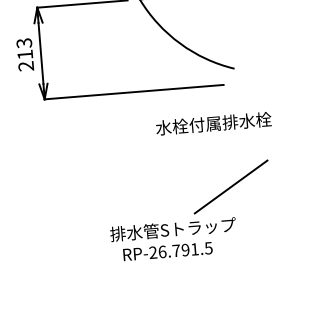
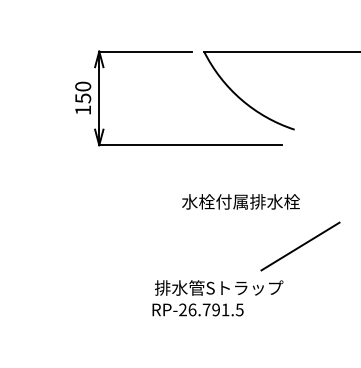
text: (25, 54) -> (83, 98), 213 -> 150
text: (213, 123) -> (240, 201), moved
line: (231, 186) -> (300, 246), moved
text: (167, 251) -> (197, 309), moved

